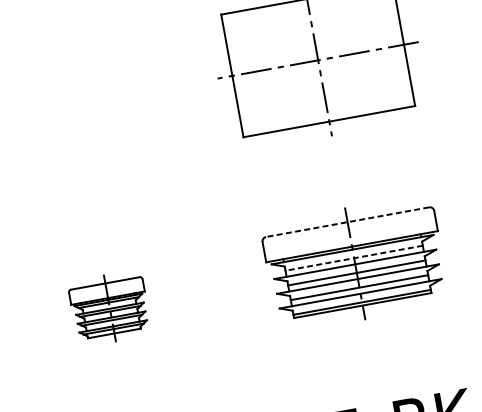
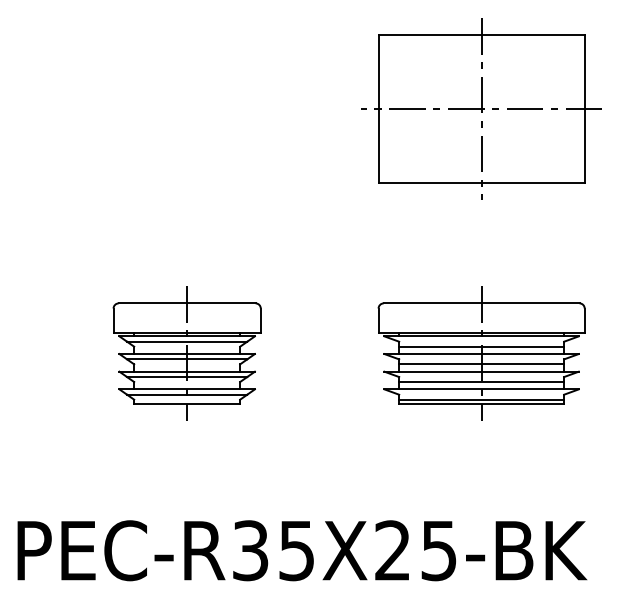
line: (347, 222) -> (481, 303), dashed -> solid
line: (354, 258) -> (481, 346), dashed -> solid
part: (109, 308) -> (186, 353), size x1.67

